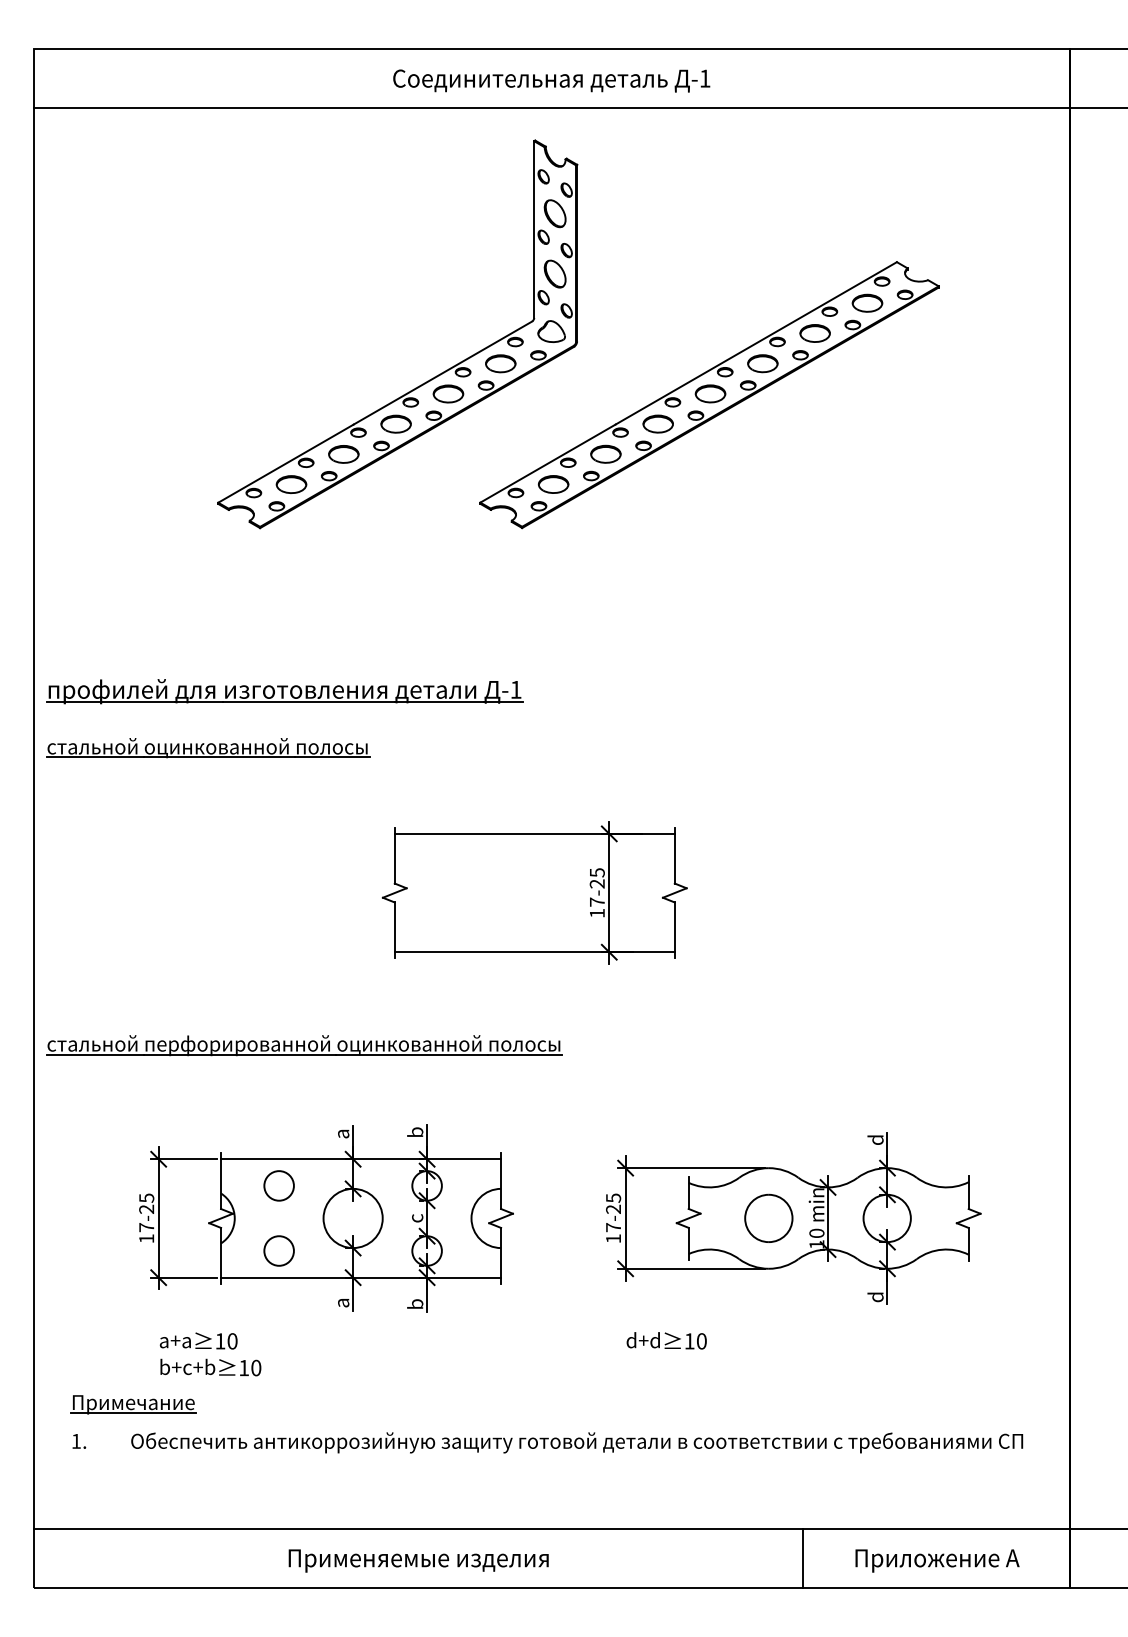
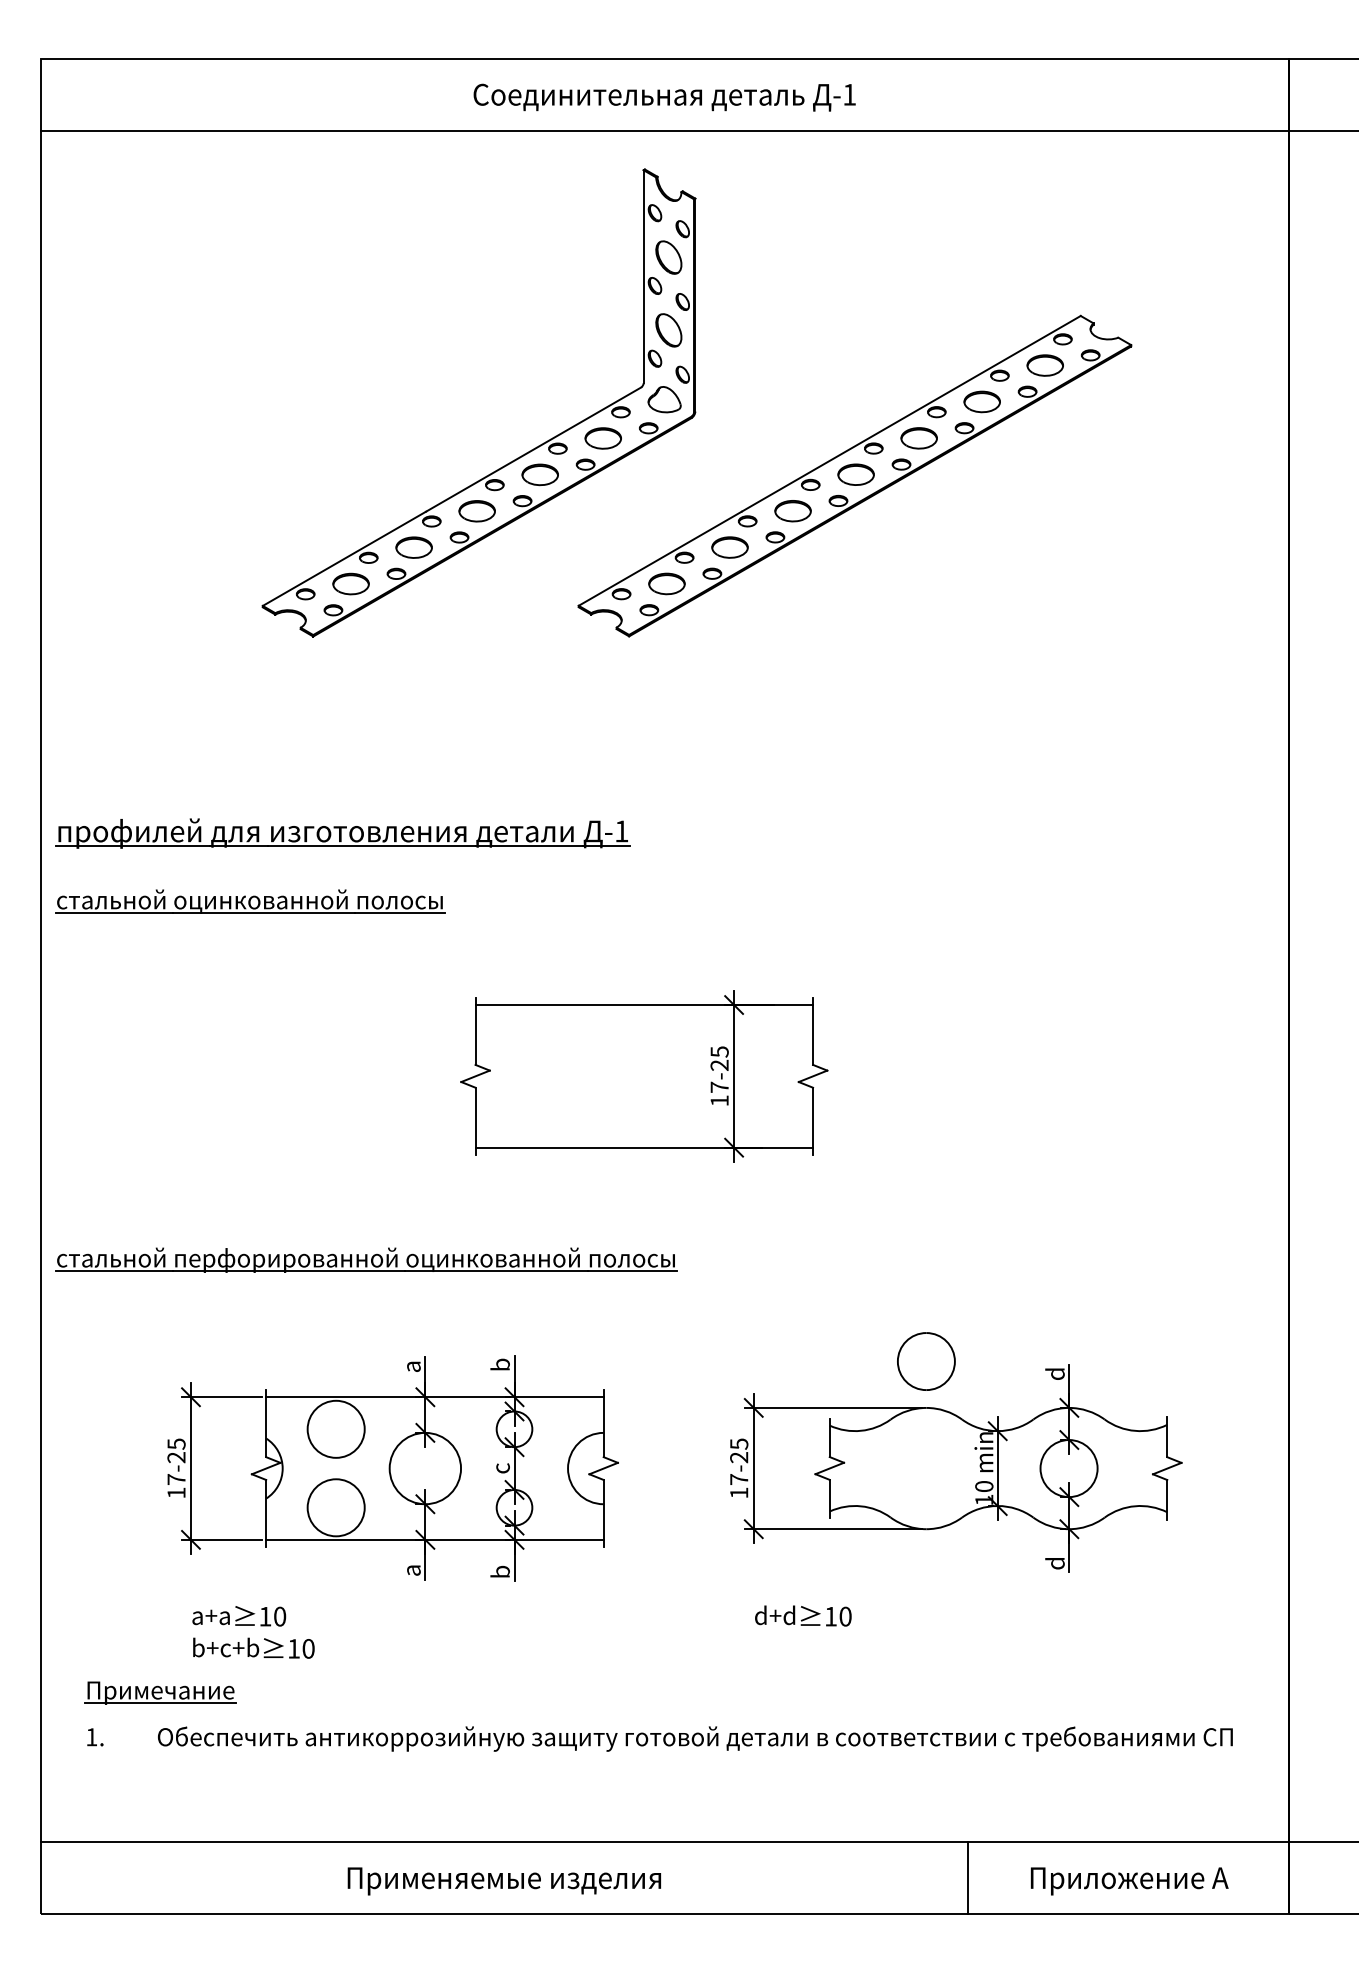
circle: (279, 1186) -> (336, 1429), size x1.6
part: (768, 1218) -> (926, 1361), moved
circle: (279, 1250) -> (336, 1507), size x1.6

